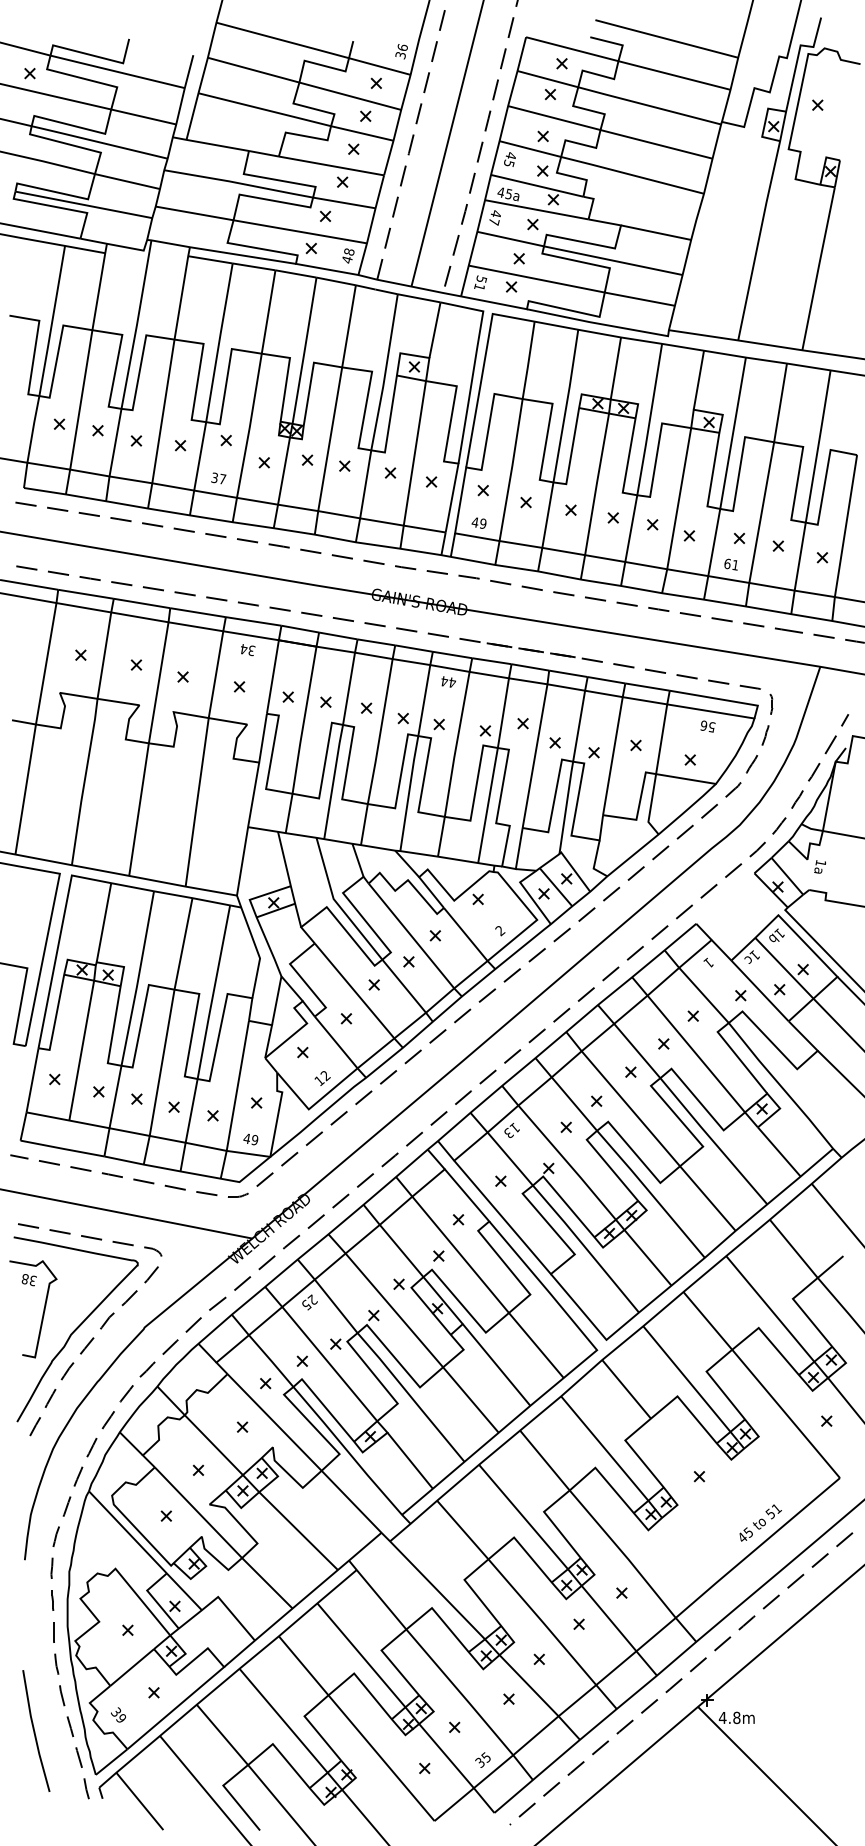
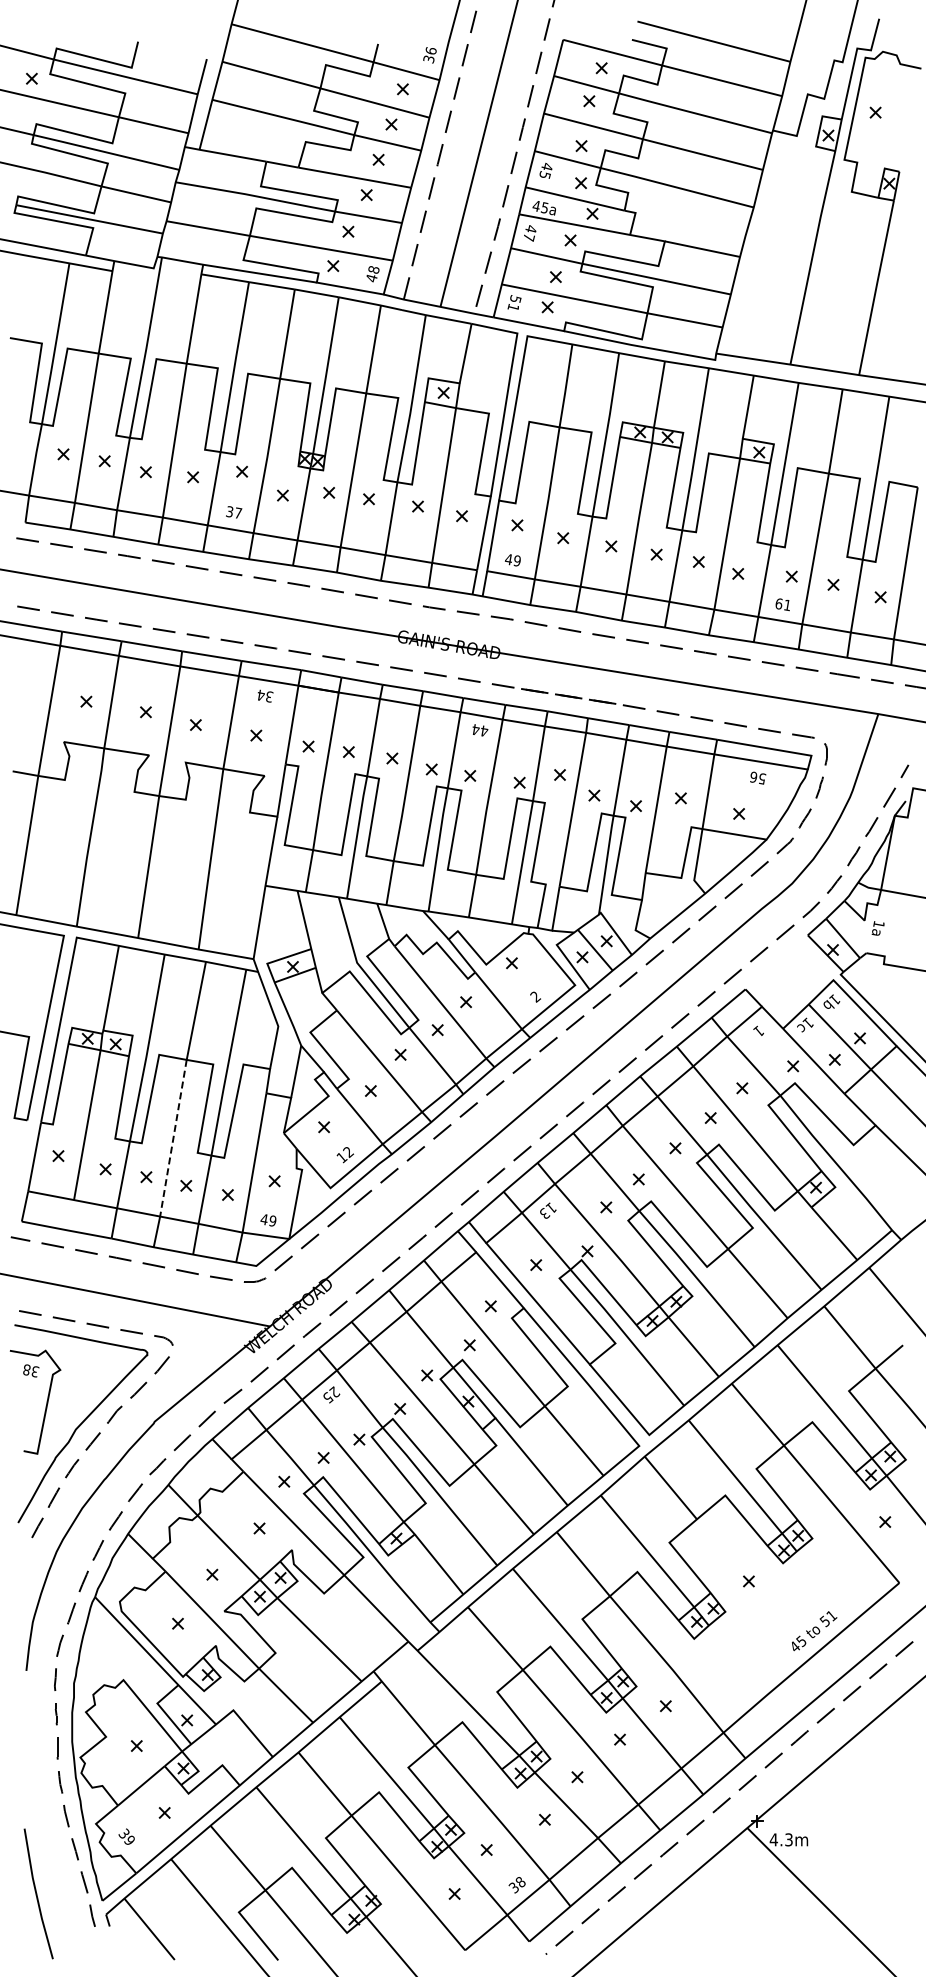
line: (162, 1063) -> (173, 1138), solid -> dashed
text: (736, 1717) -> (788, 1839), 4.8m -> 4.3m
line: (35, 1730) -> (37, 1893), moved
text: (486, 1756) -> (520, 1881), 35 -> 38

